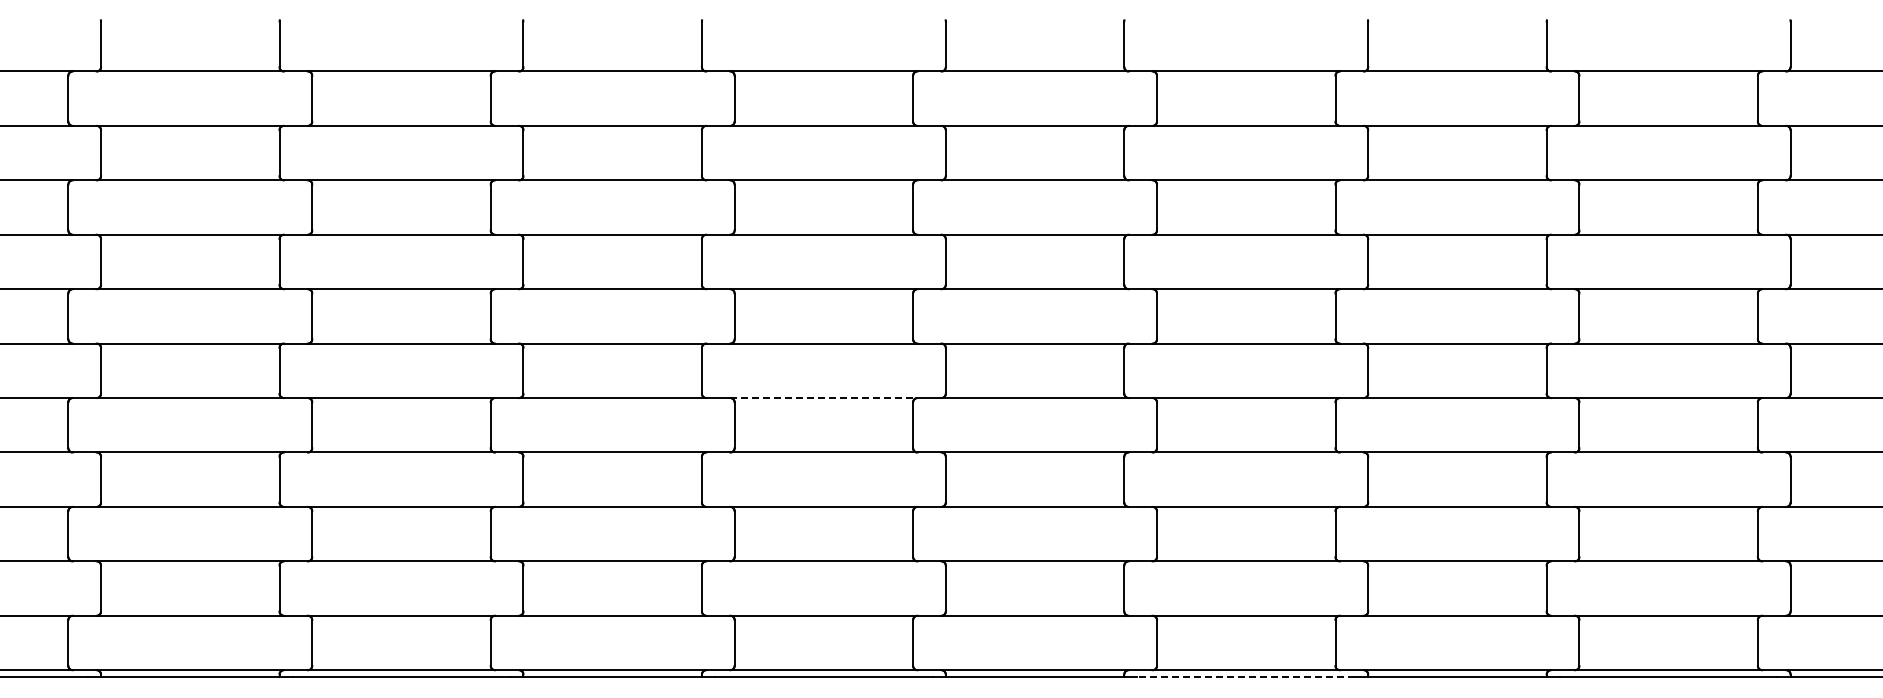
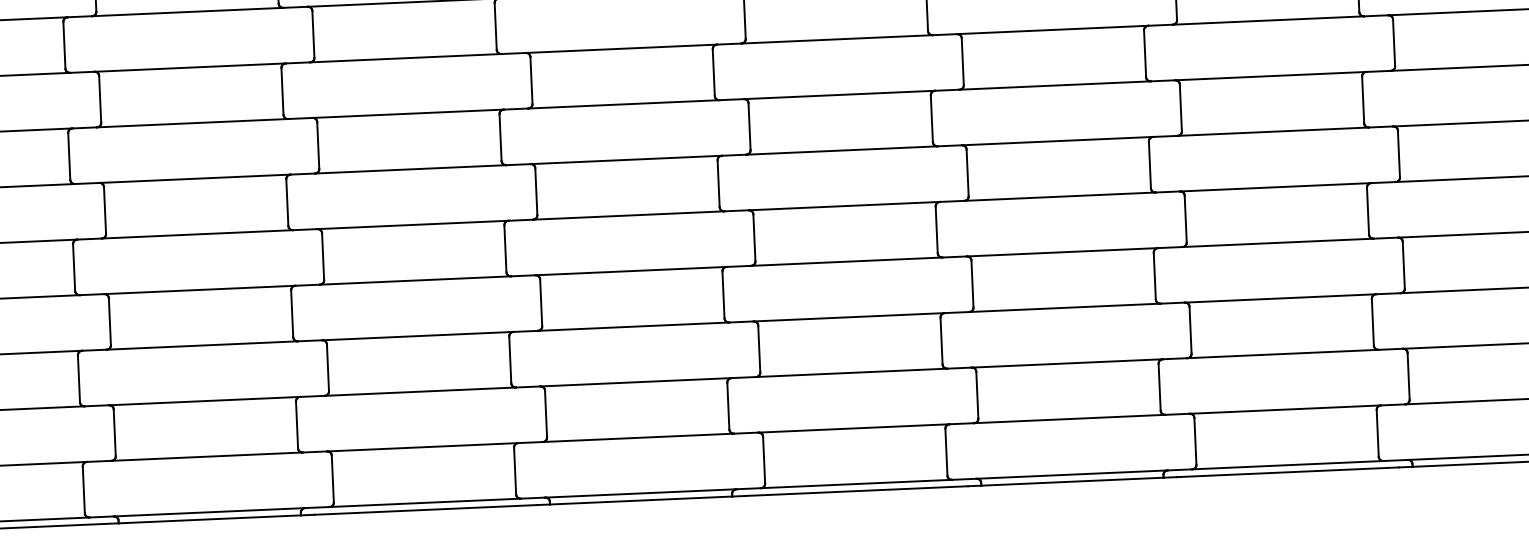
line: (823, 398) -> (412, 225), dashed -> solid
line: (1246, 677) -> (857, 491), dashed -> solid

